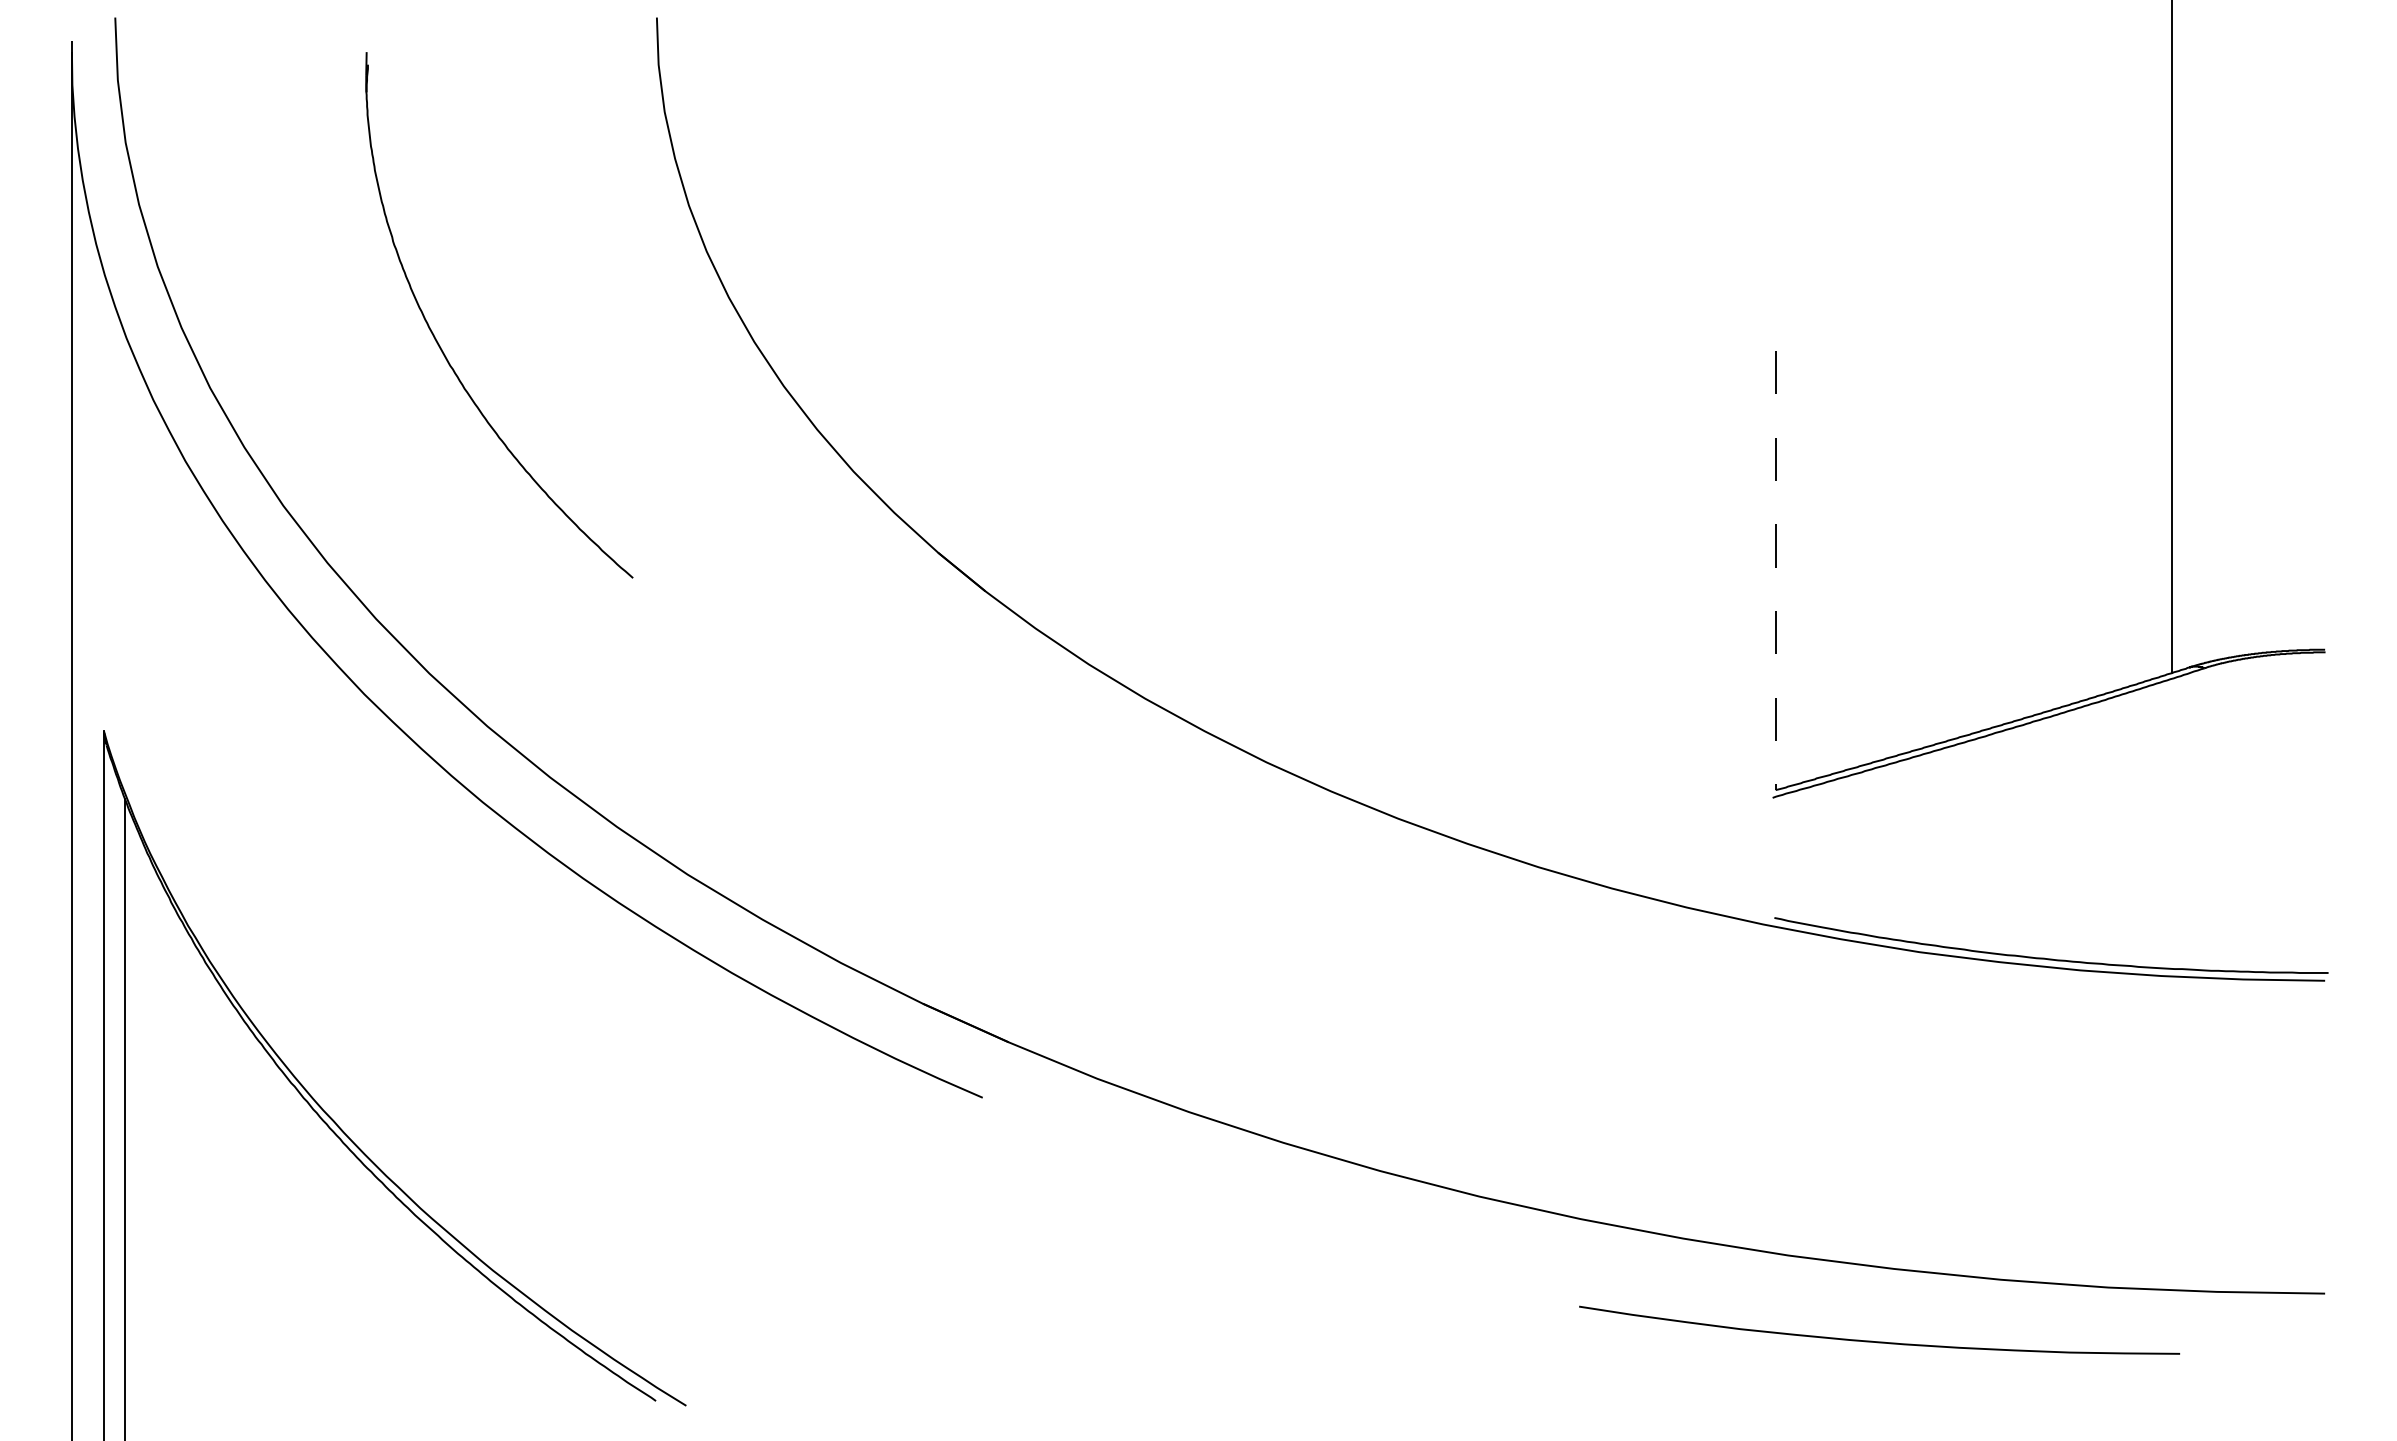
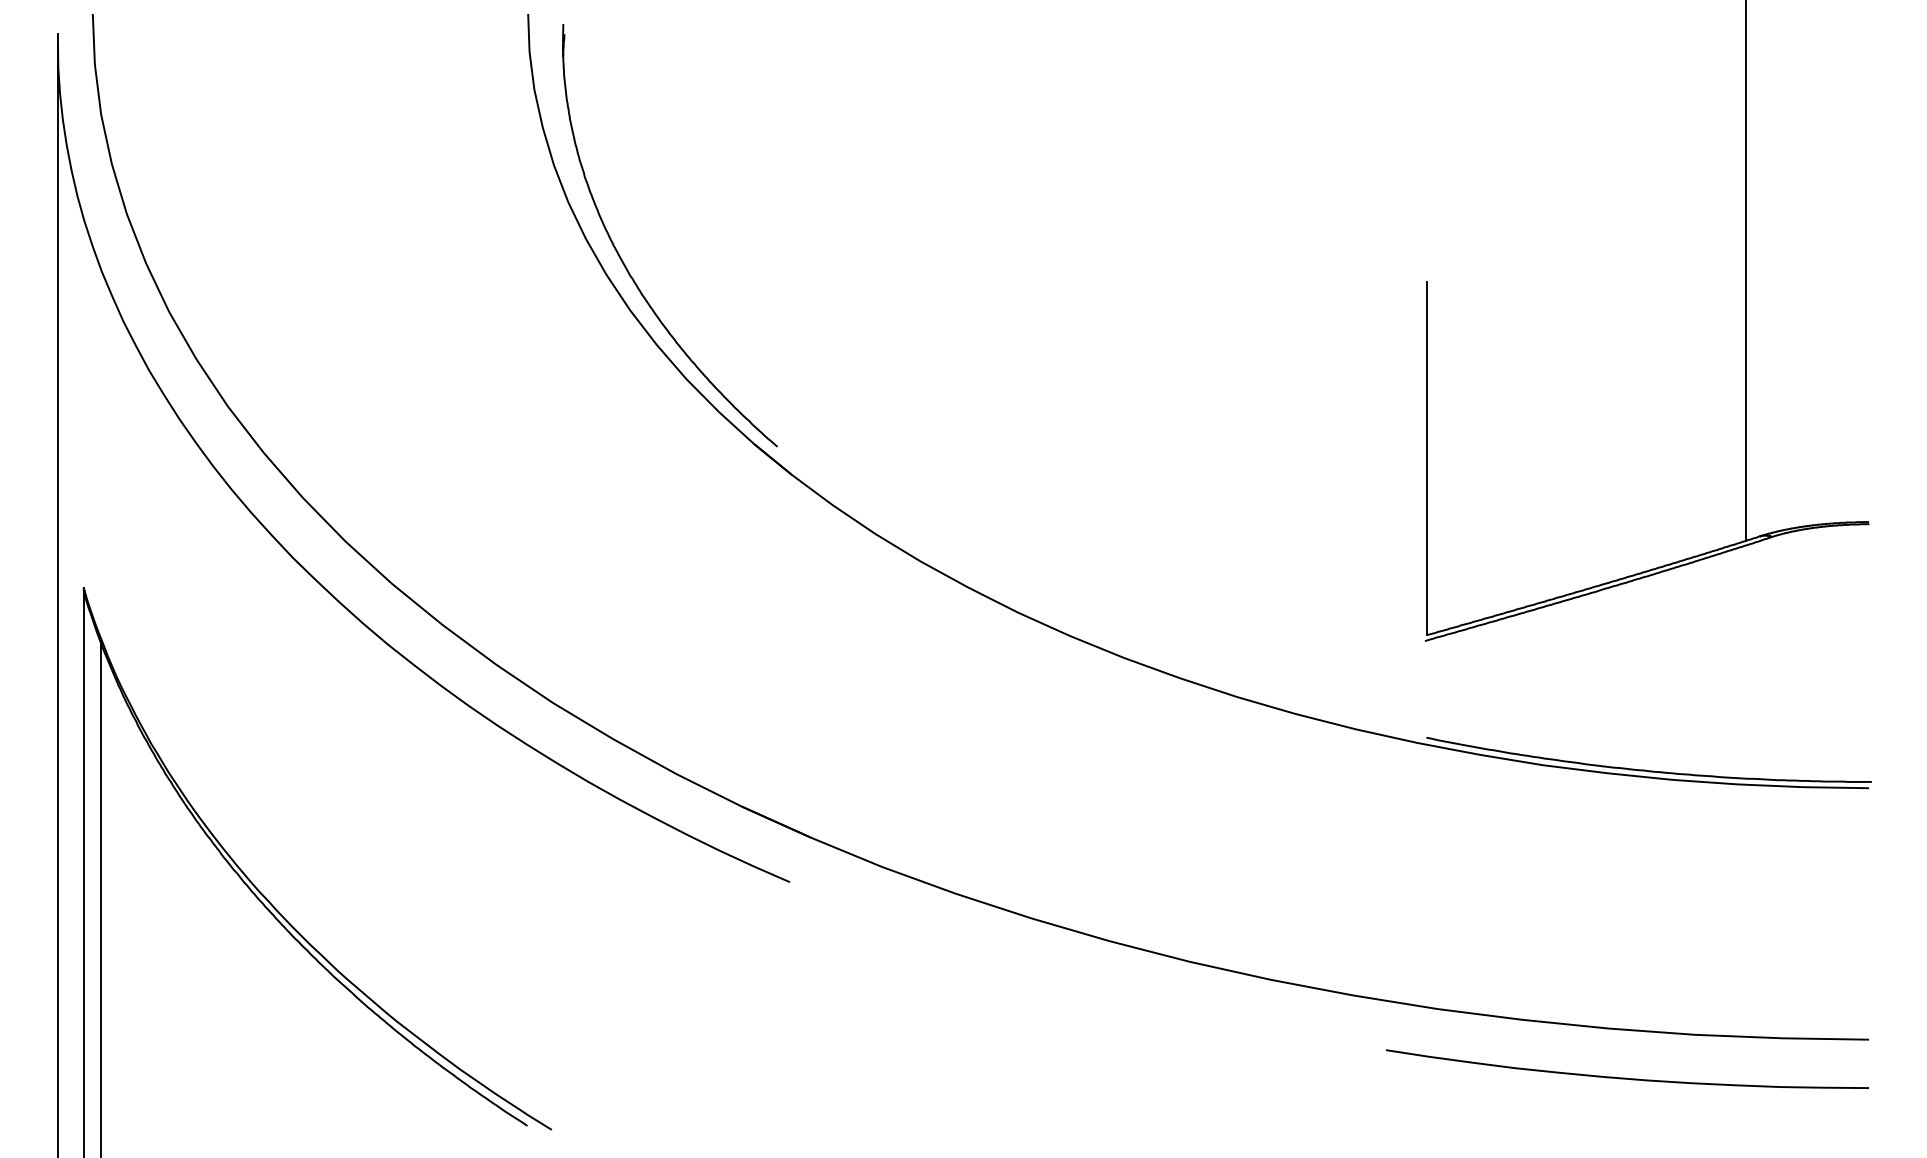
part: (440, 345) -> (622, 259), moved
line: (1775, 570) -> (1427, 458), dashed -> solid
curve: (1879, 1341) -> (1627, 1078), moved

